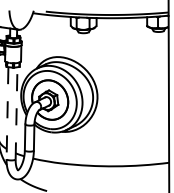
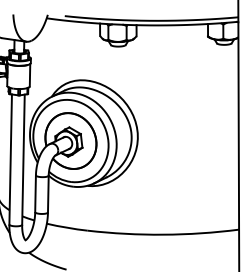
line: (7, 113) -> (10, 160), dashed -> solid
line: (16, 113) -> (23, 159), dashed -> solid

